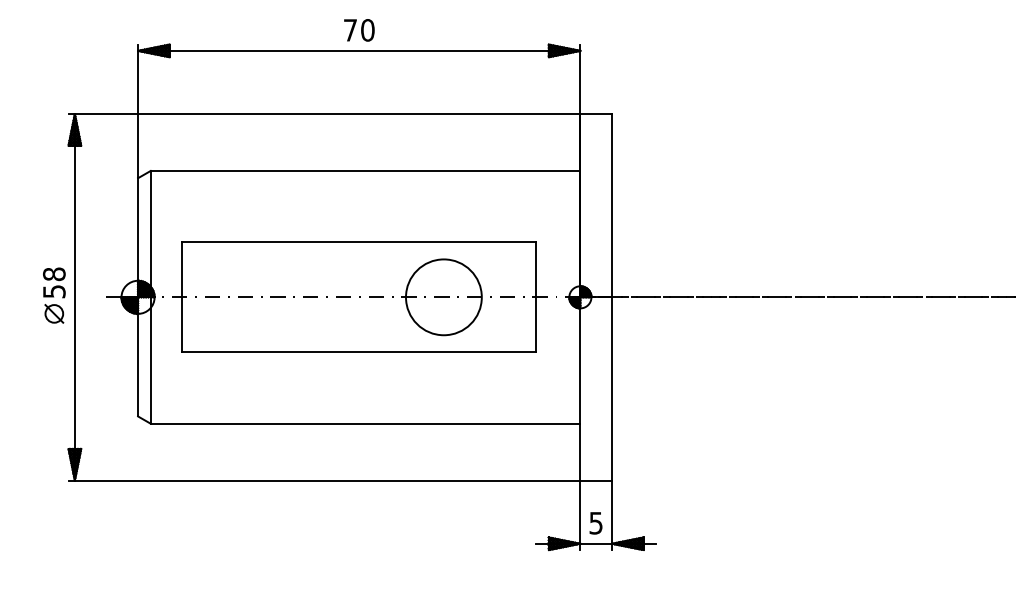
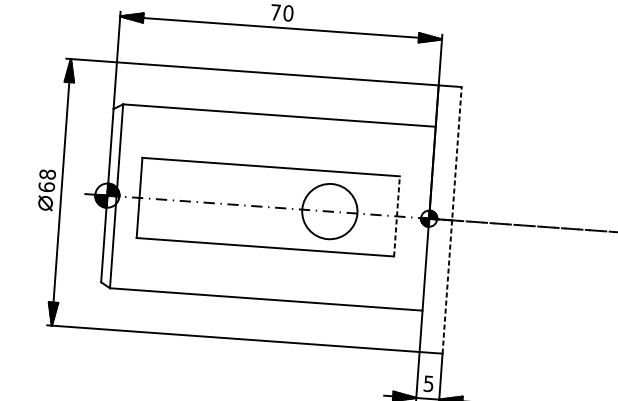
text: (54, 291) -> (46, 187), 58 -> 68
line: (536, 296) -> (397, 215), solid -> dashed
line: (611, 296) -> (451, 219), solid -> dashed

